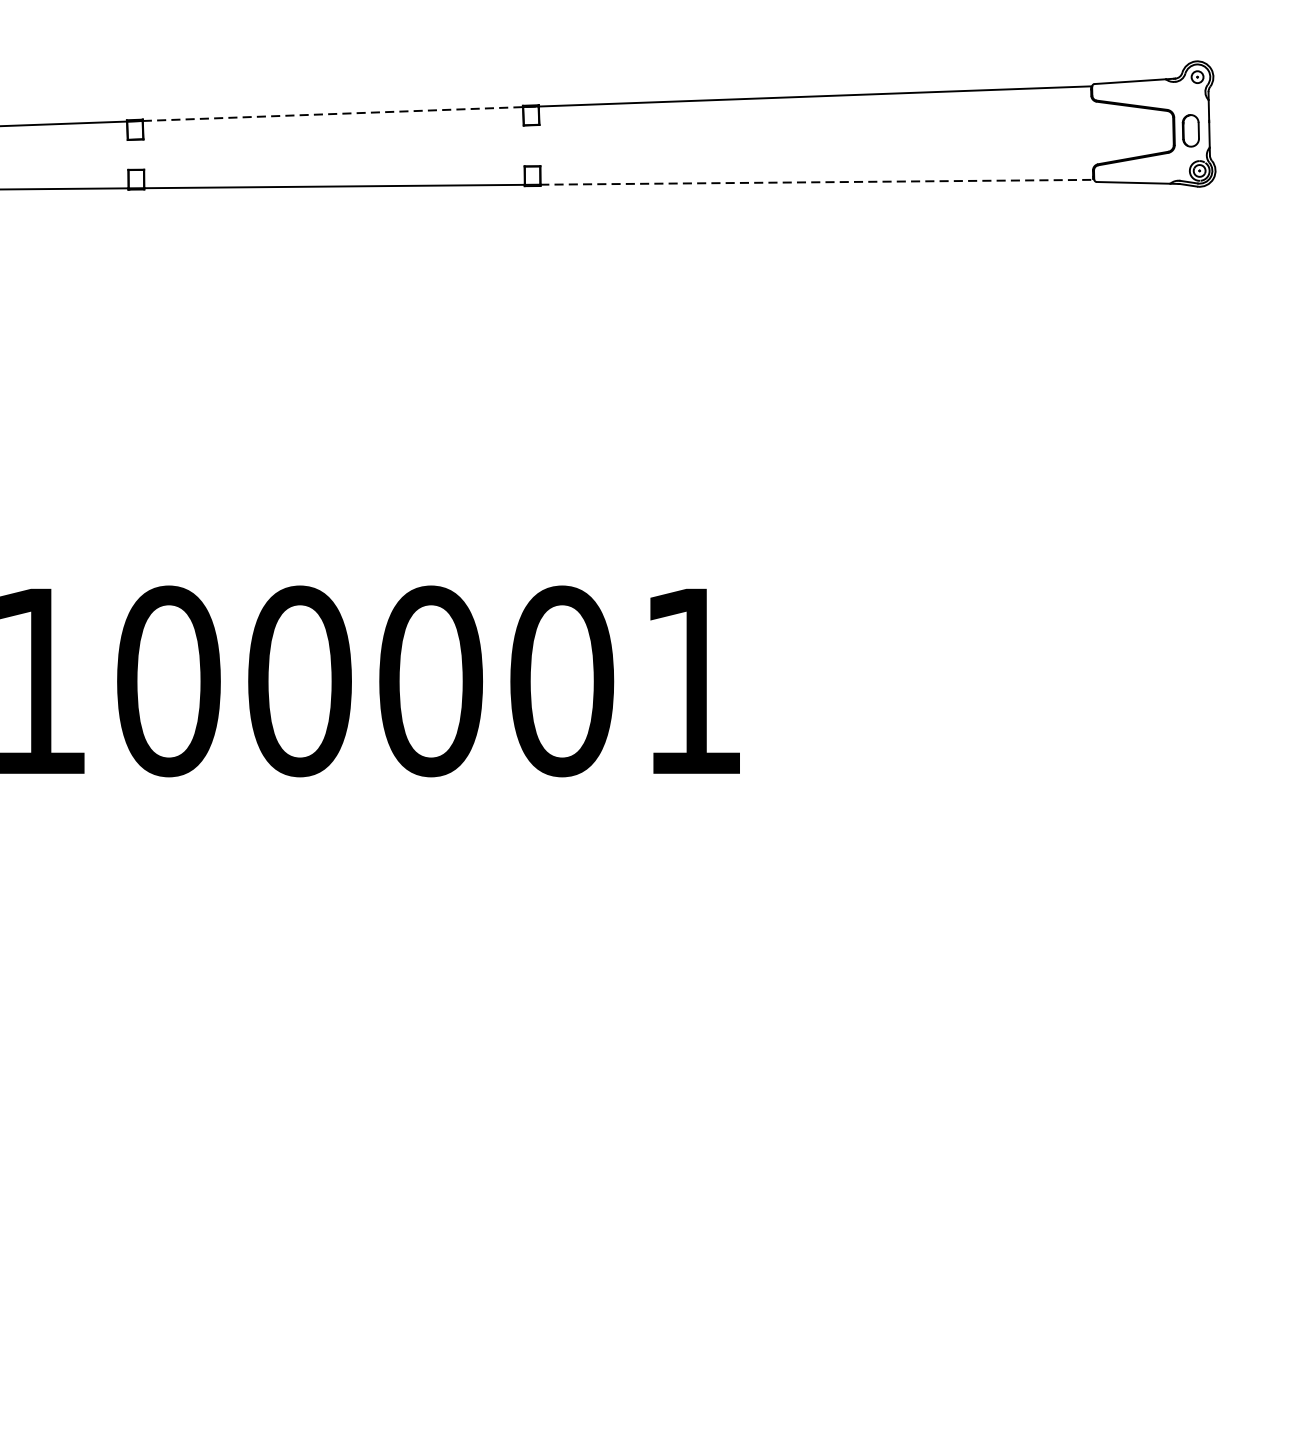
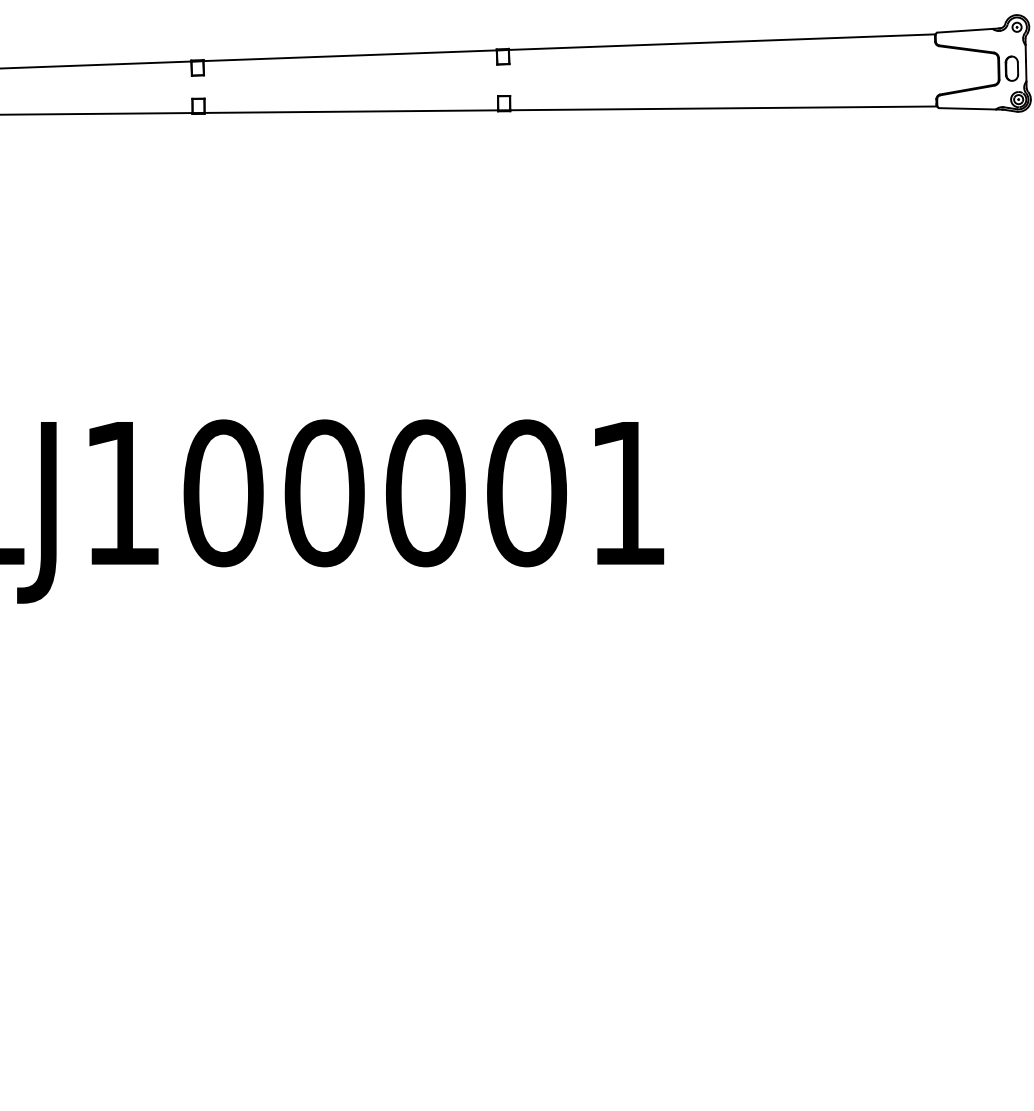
line: (333, 113) -> (350, 55), dashed -> solid
line: (816, 182) -> (723, 108), dashed -> solid

